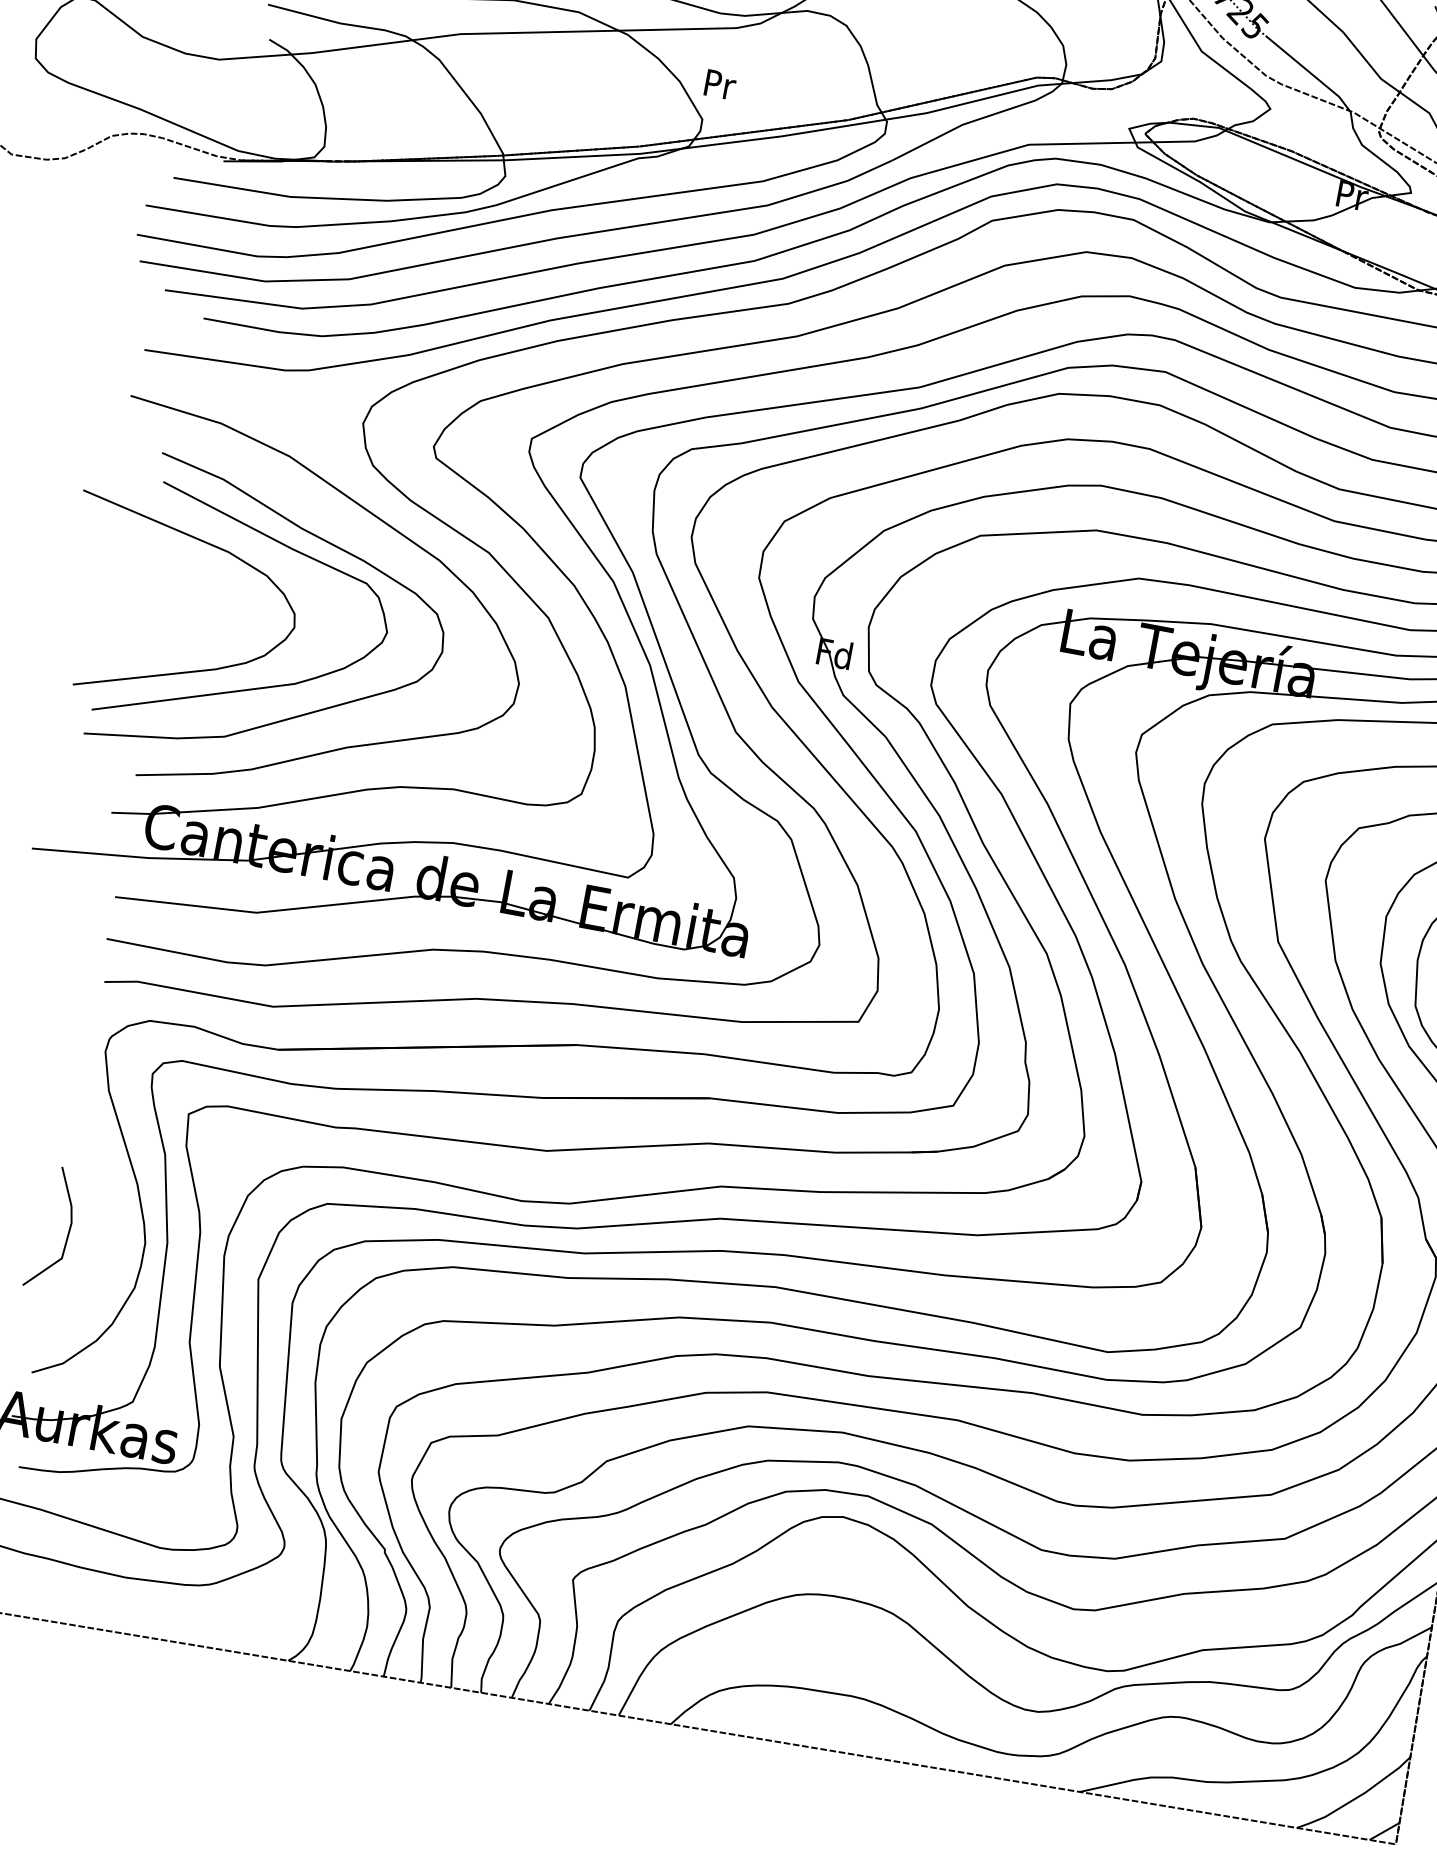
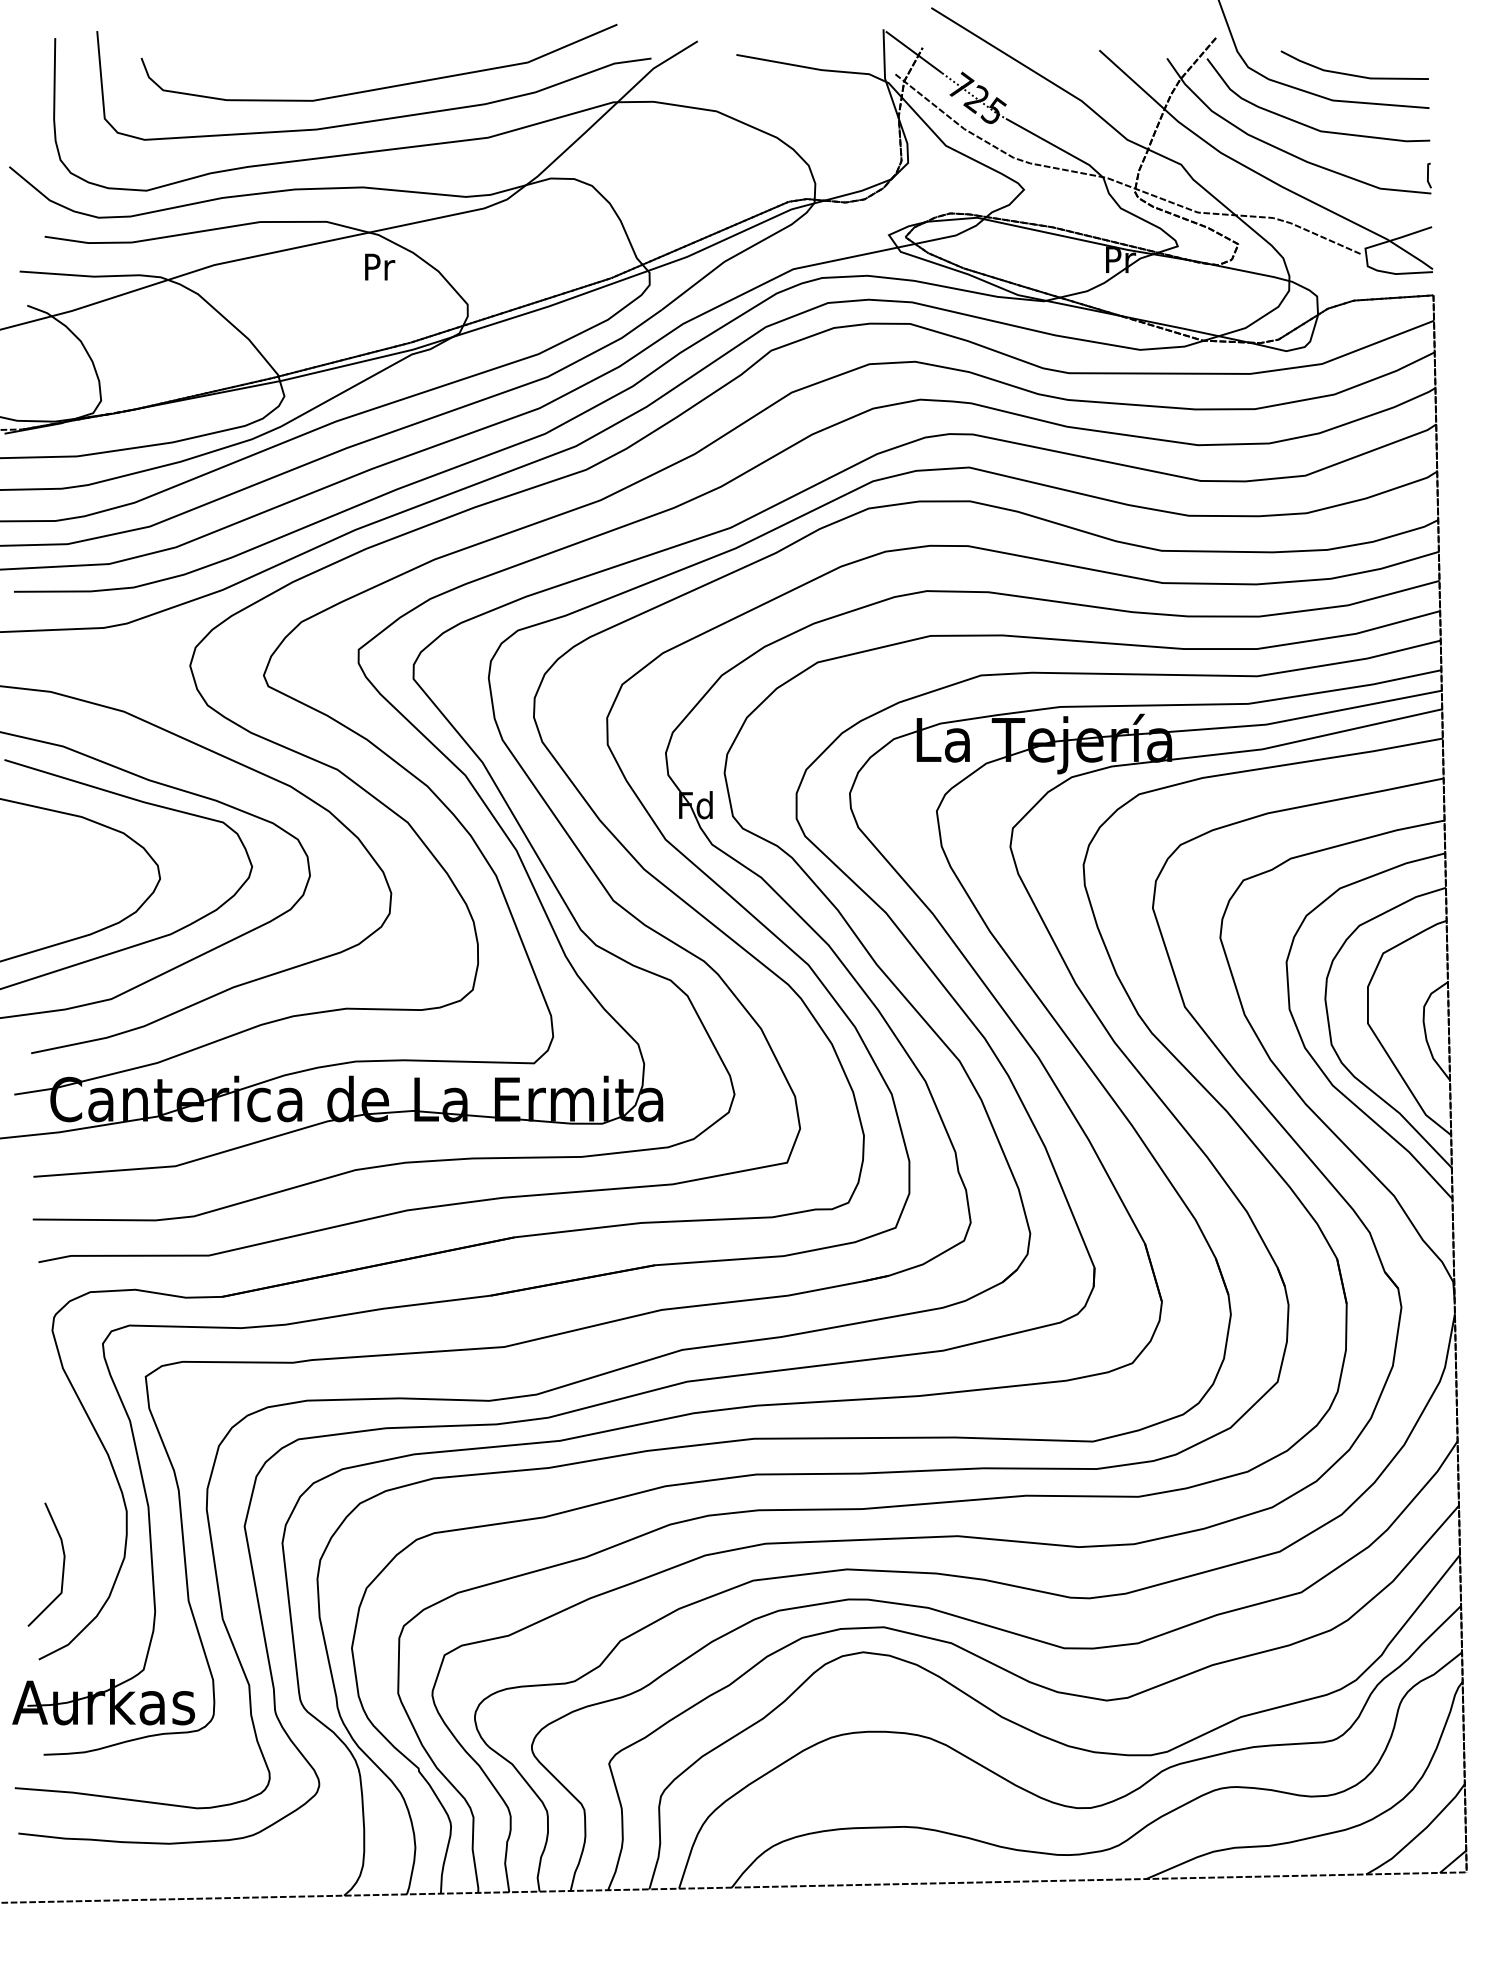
text: (721, 84) -> (380, 266), moved
line: (67, 1232) -> (62, 1566), moved

